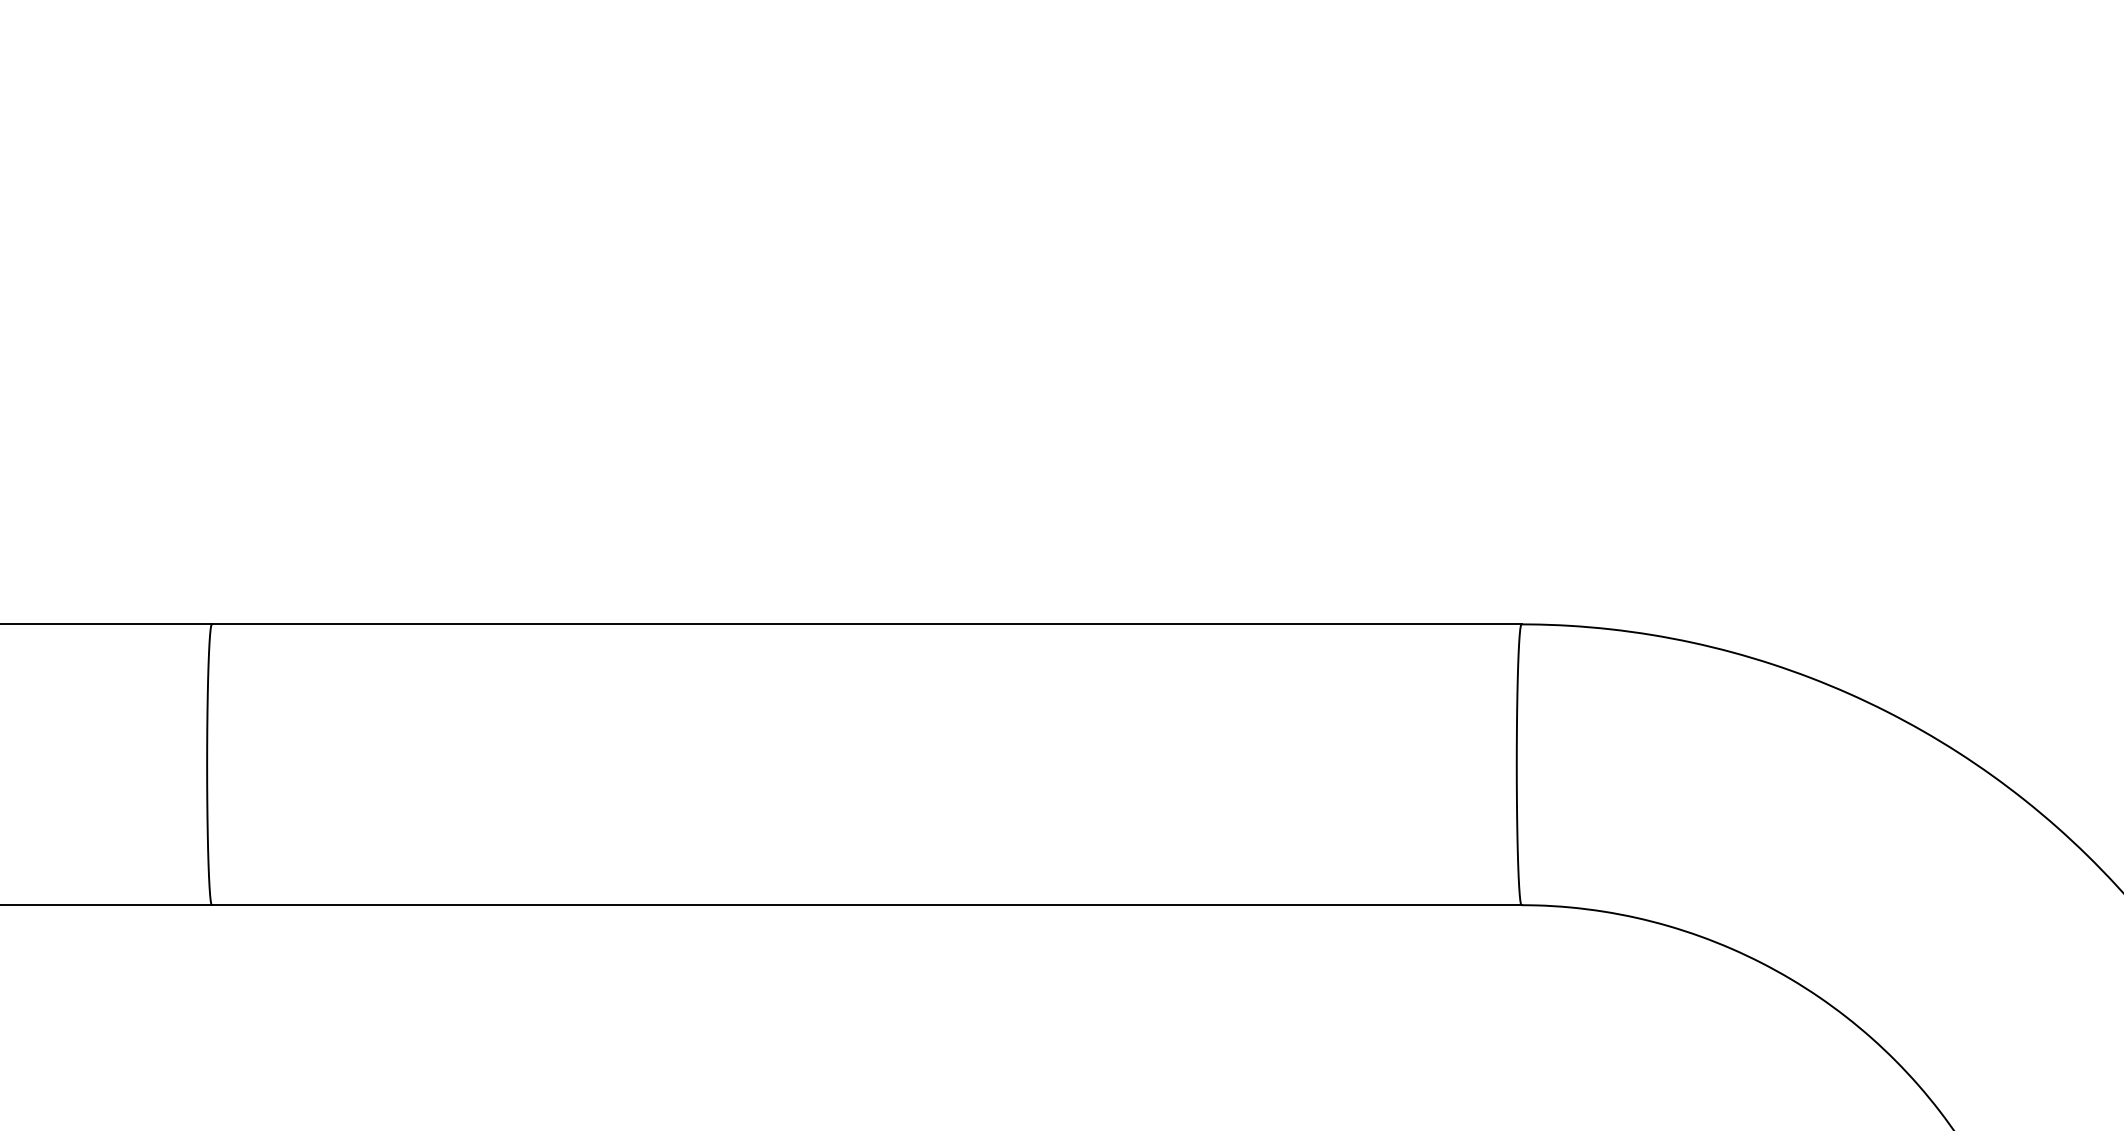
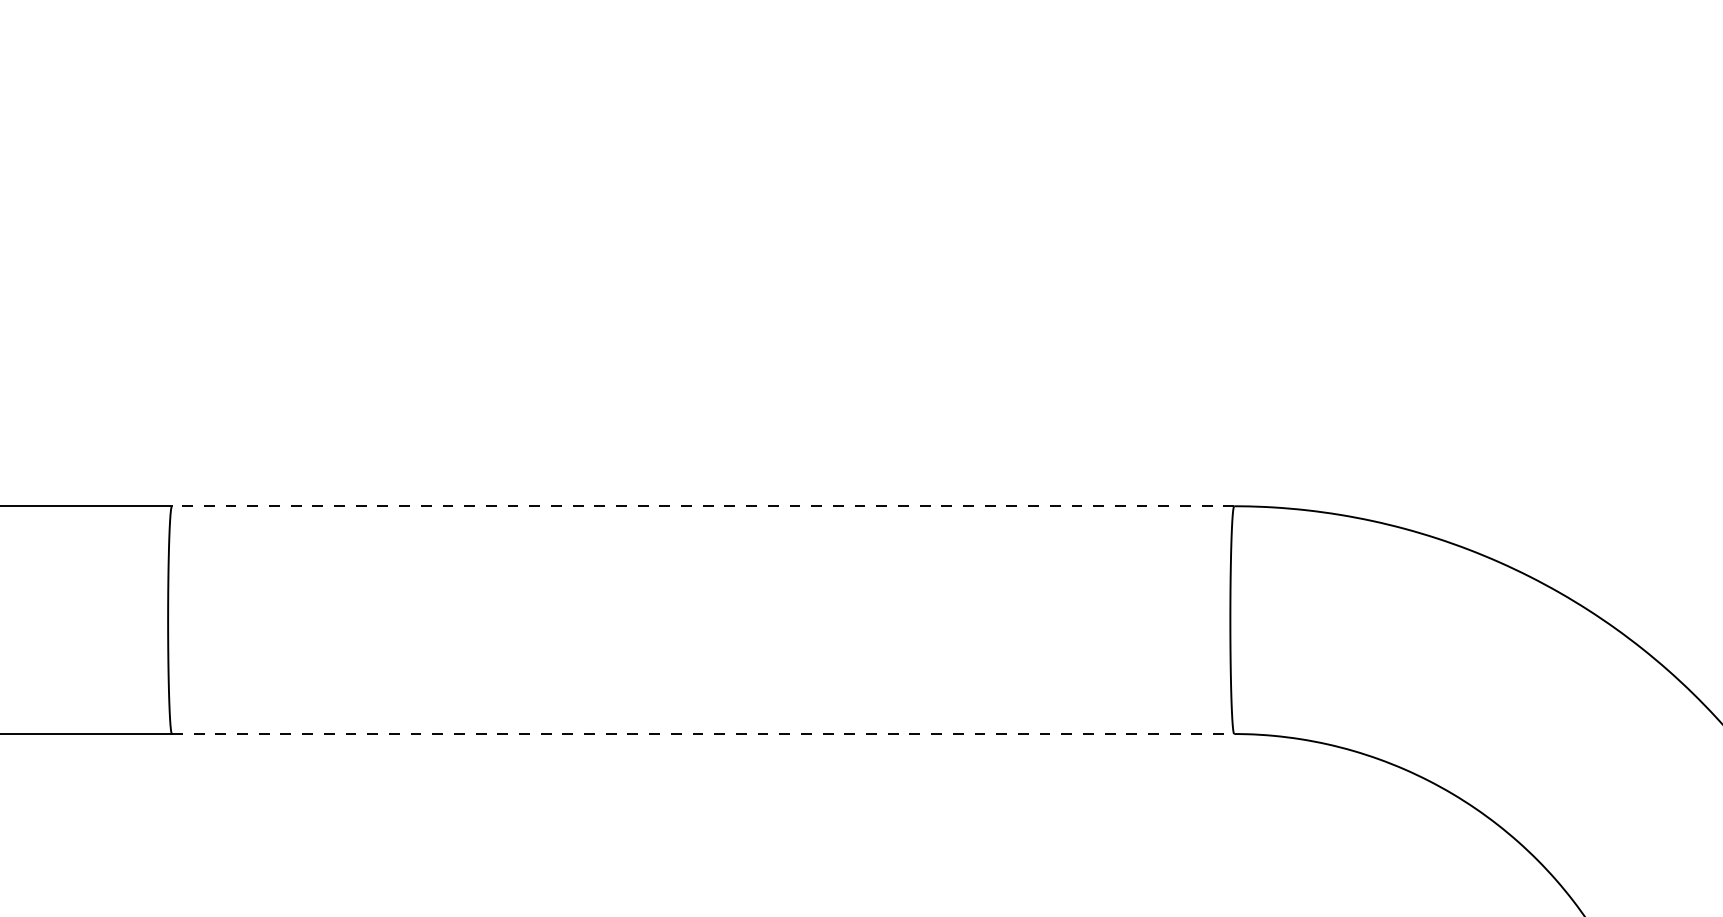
line: (866, 624) -> (702, 506), solid -> dashed
line: (866, 905) -> (702, 734), solid -> dashed

